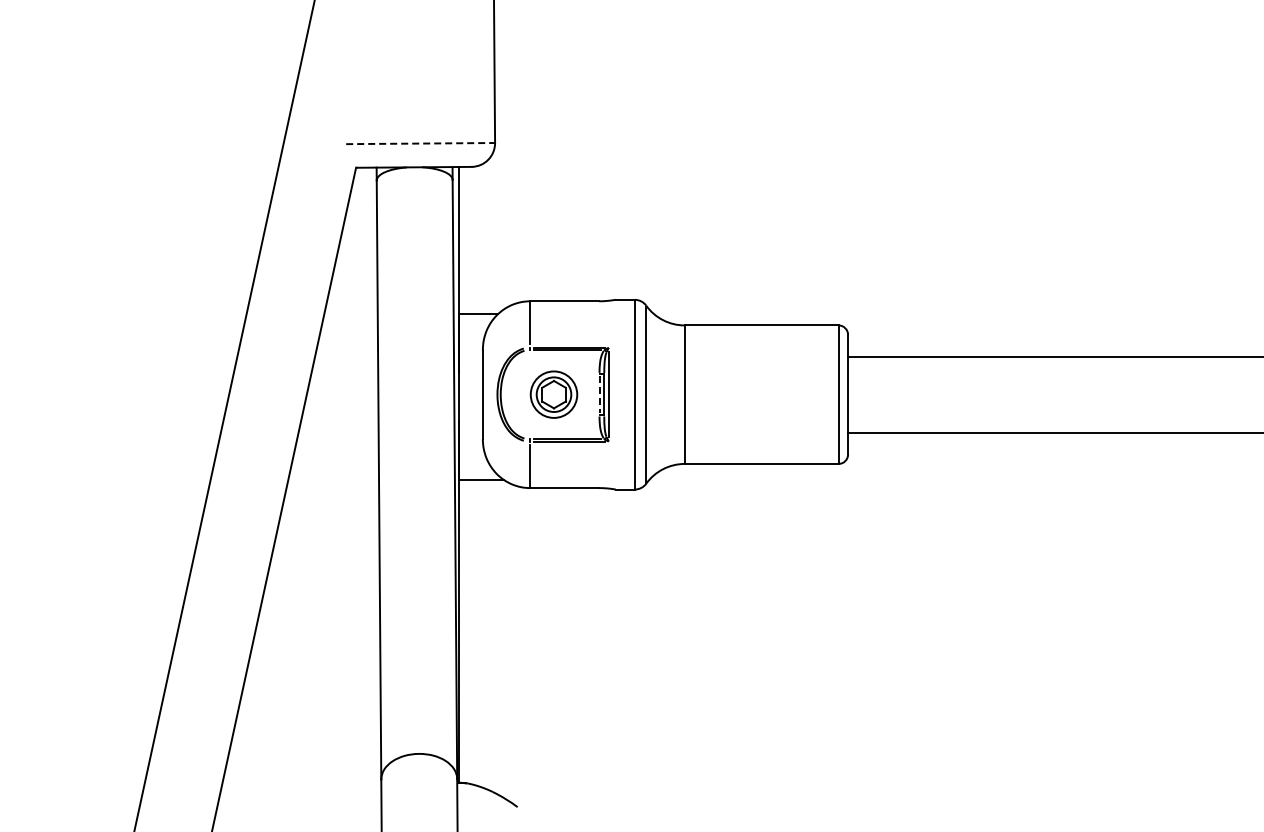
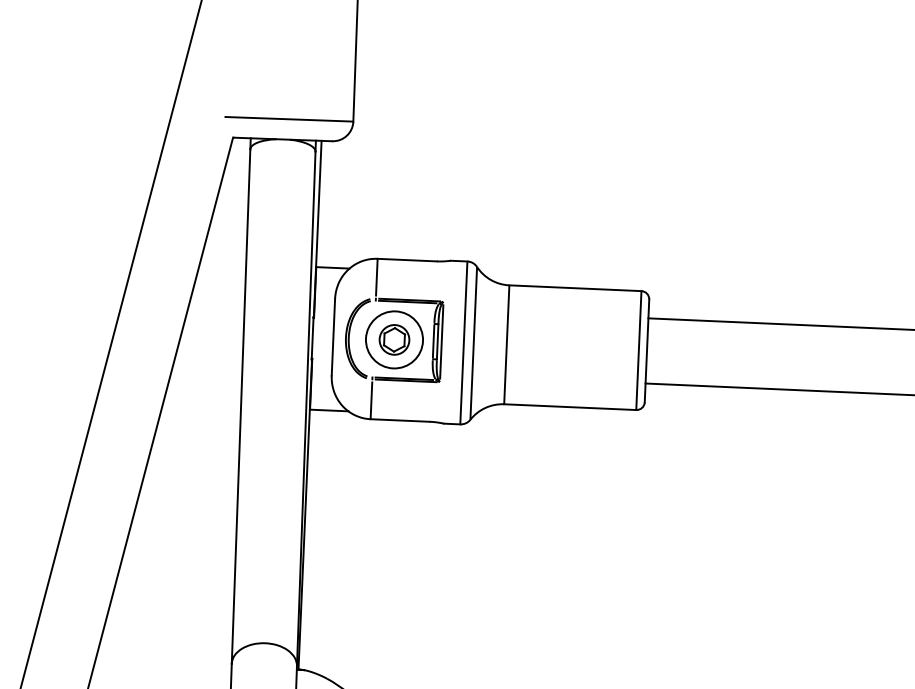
line: (420, 143) -> (289, 119), dashed -> solid
circle: (553, 394) -> (394, 339), size x1.43
line: (599, 395) -> (433, 342), dashed -> solid

